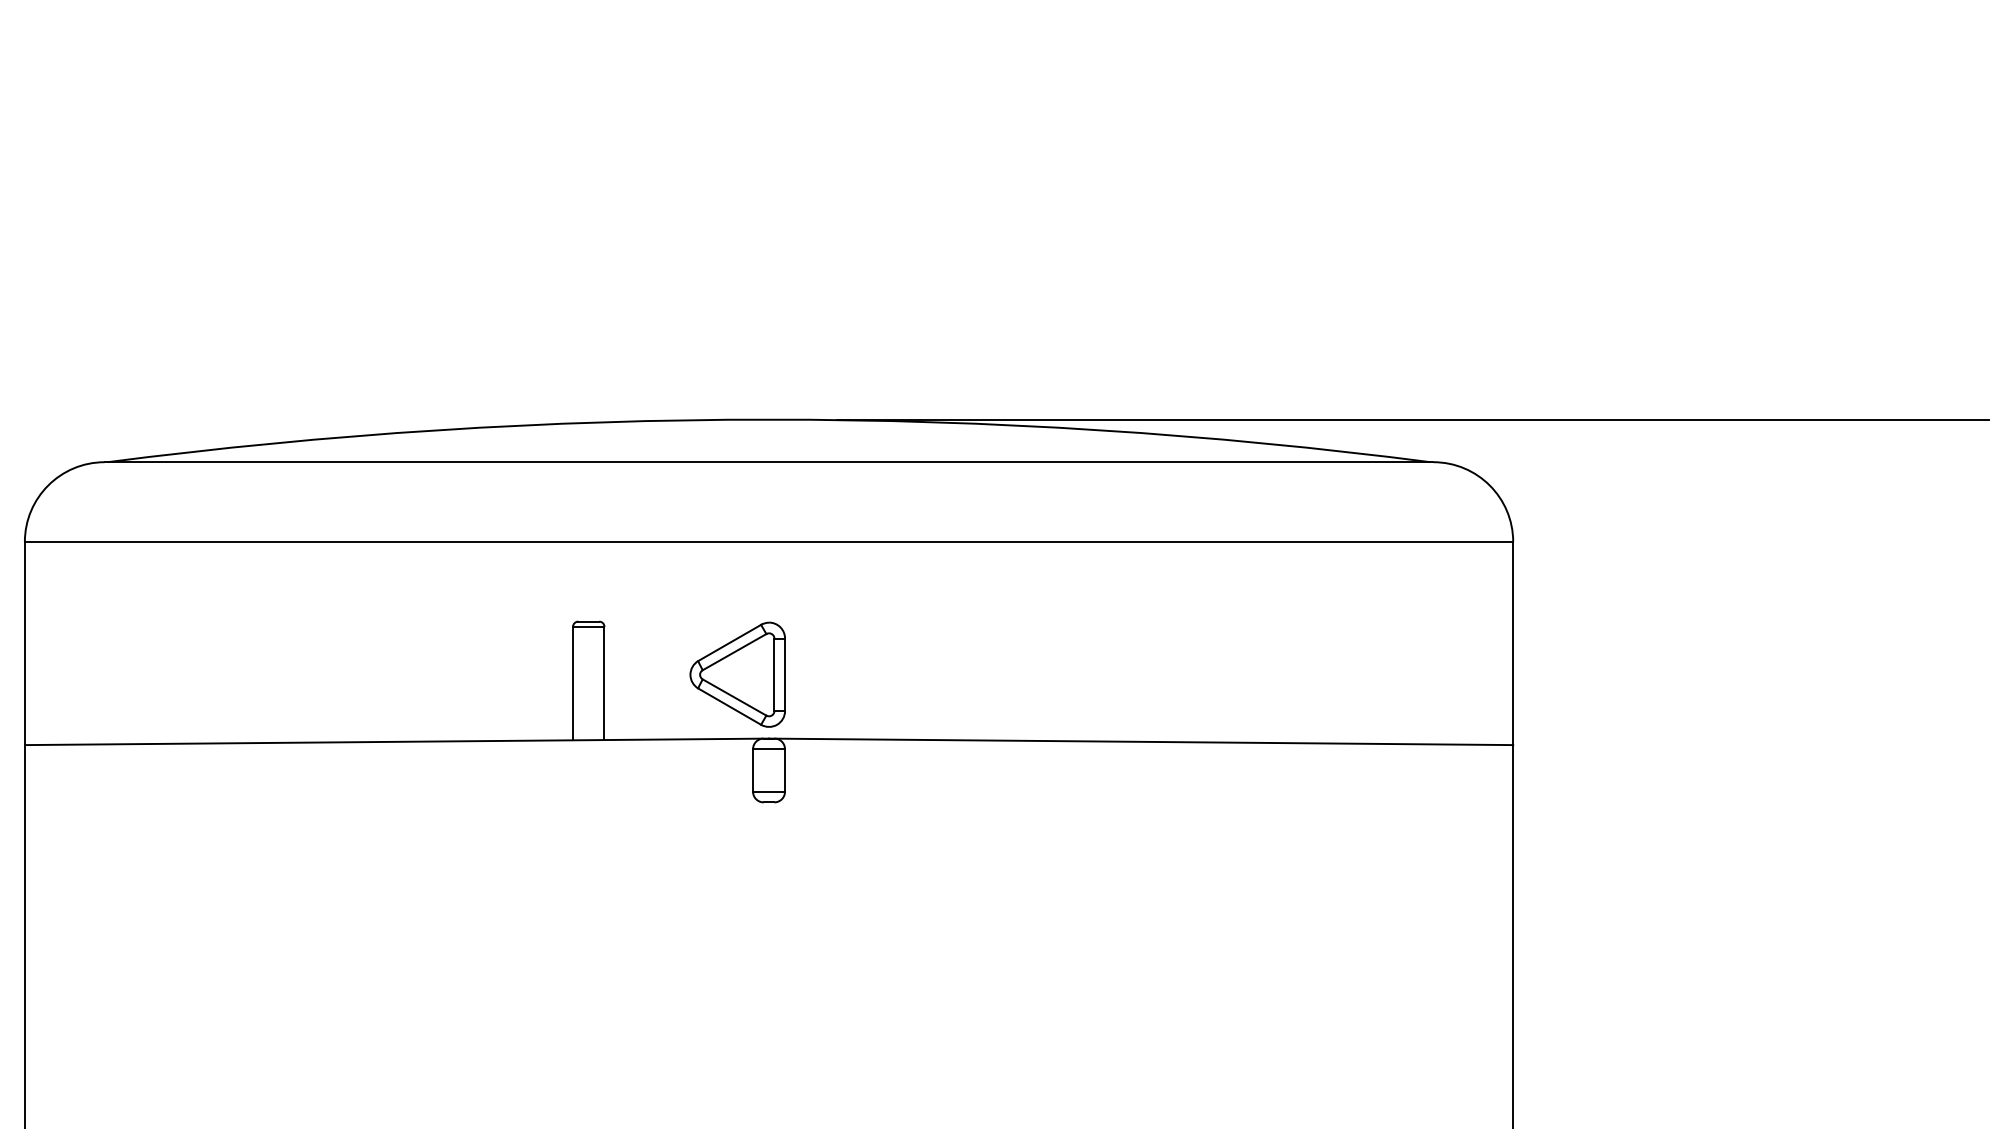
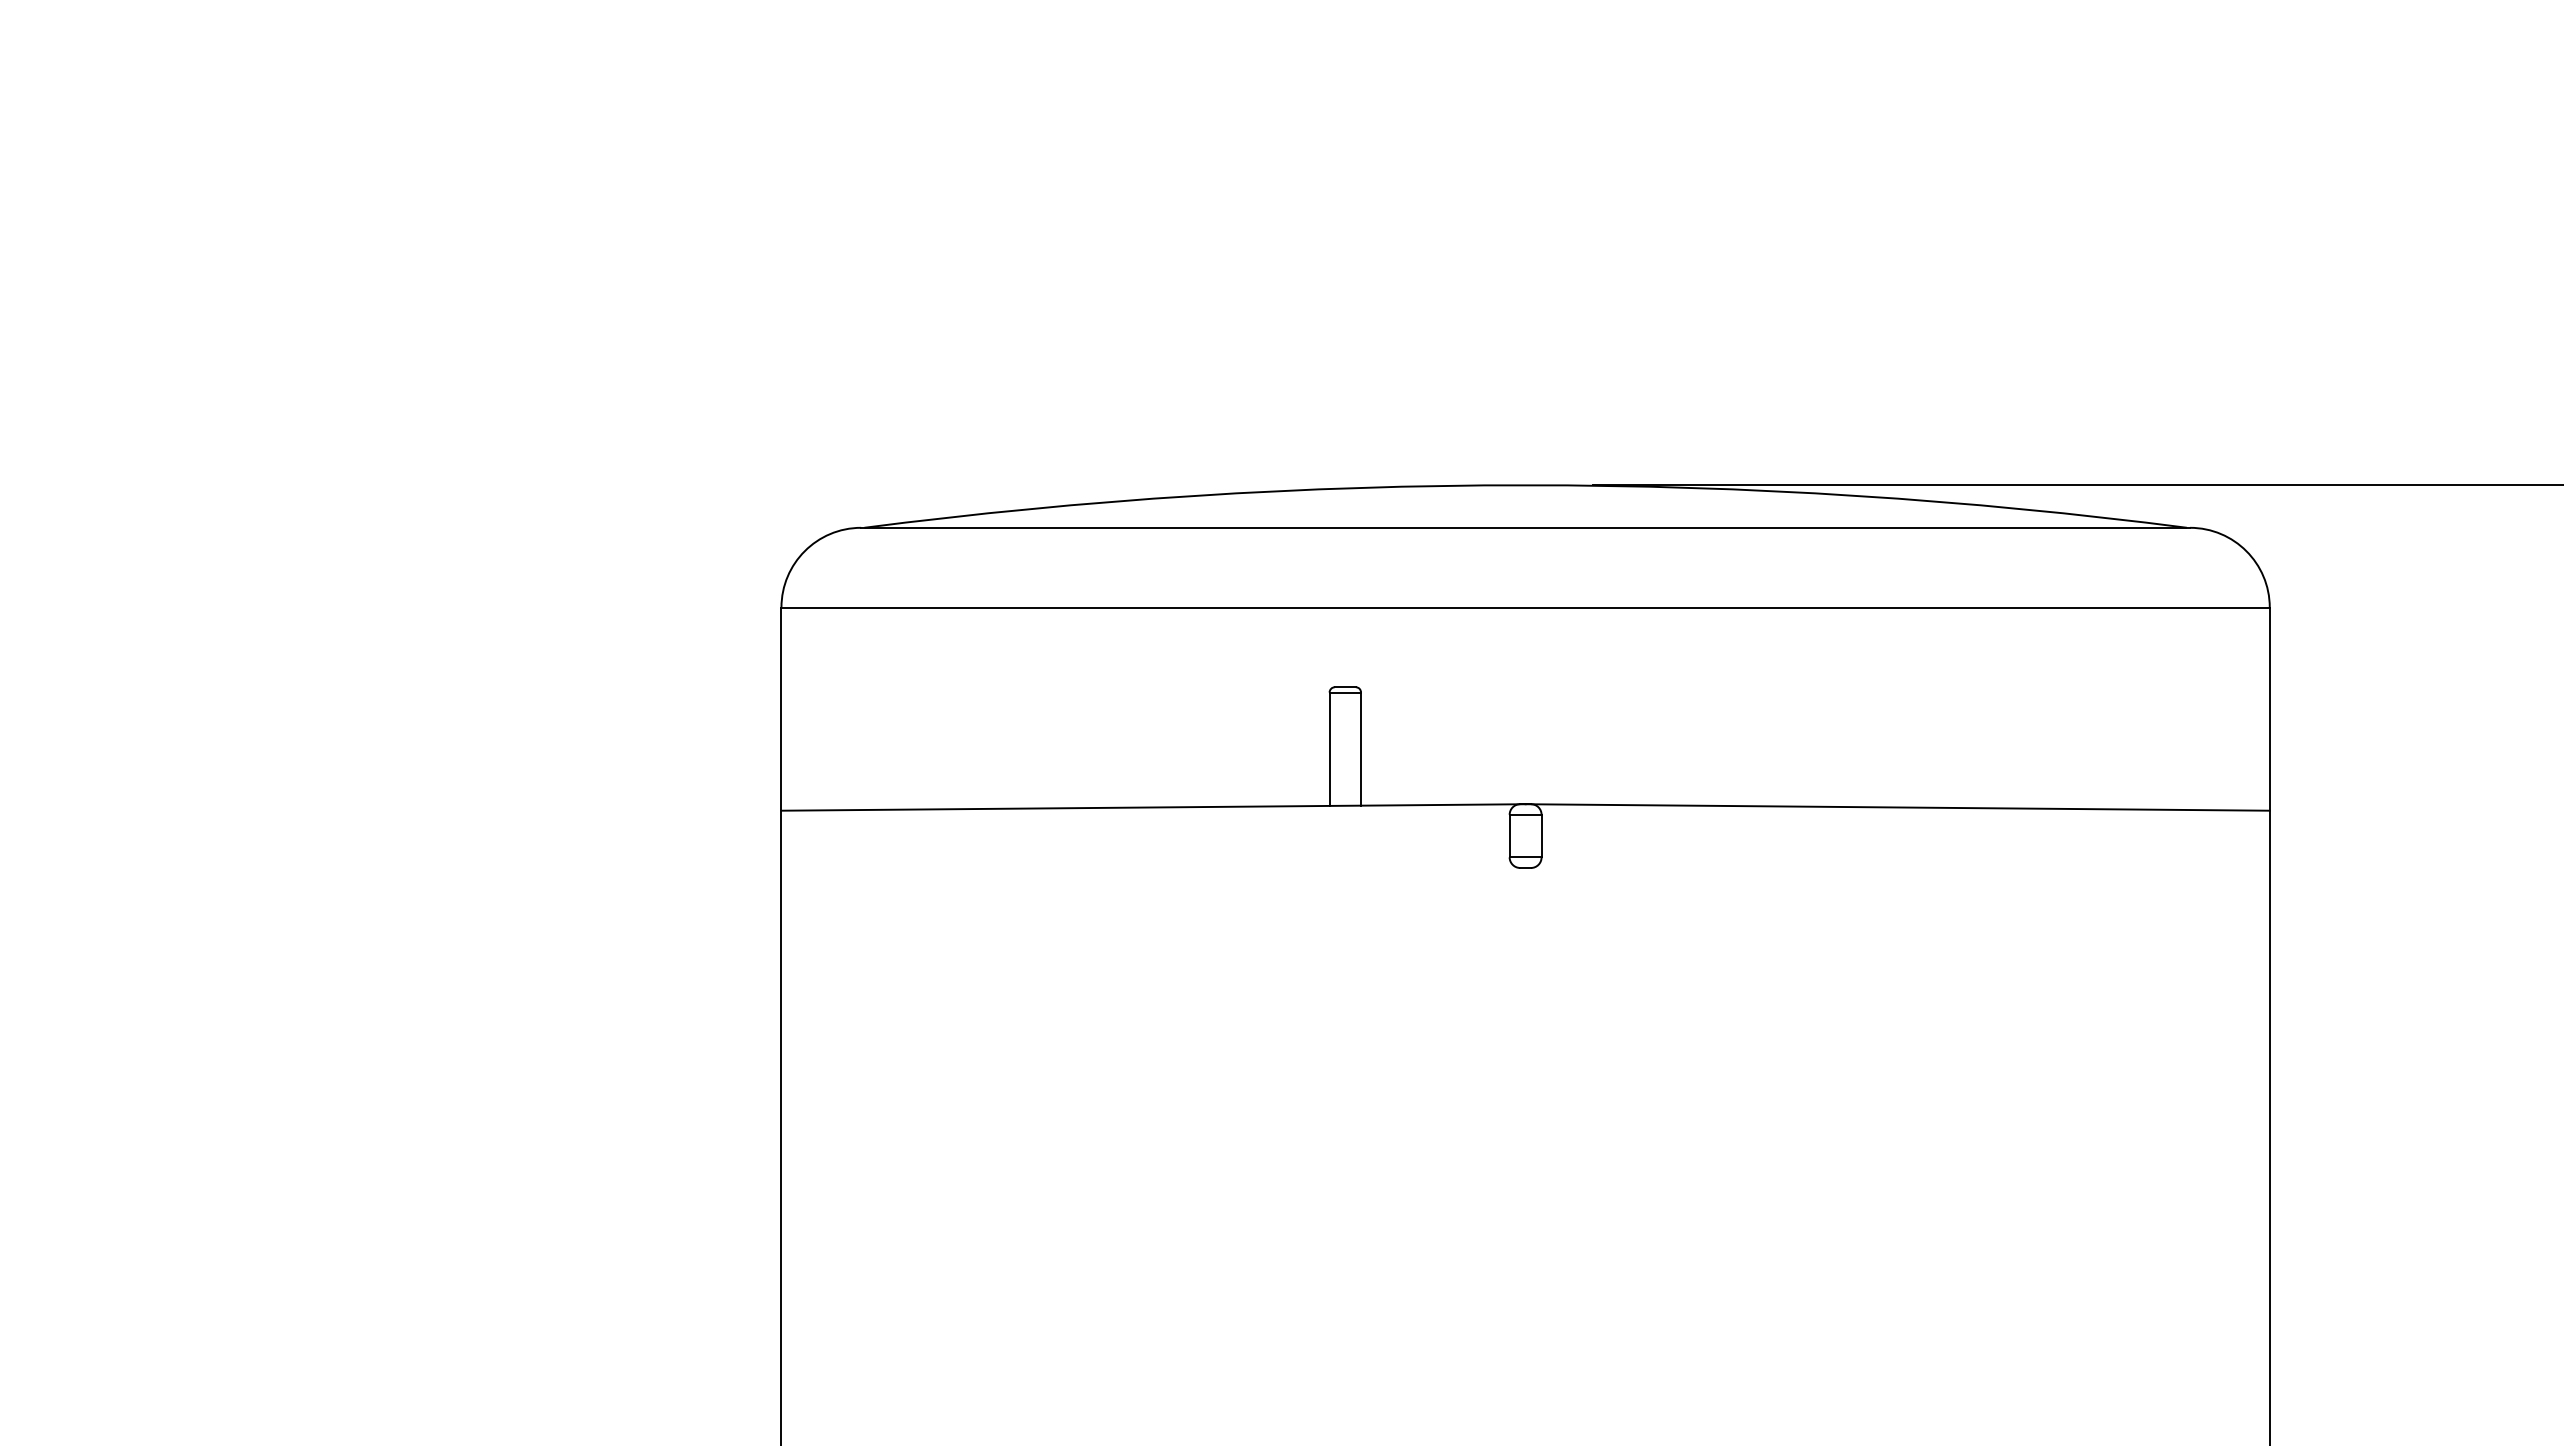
part: (737, 674) -> (1494, 740), removed

